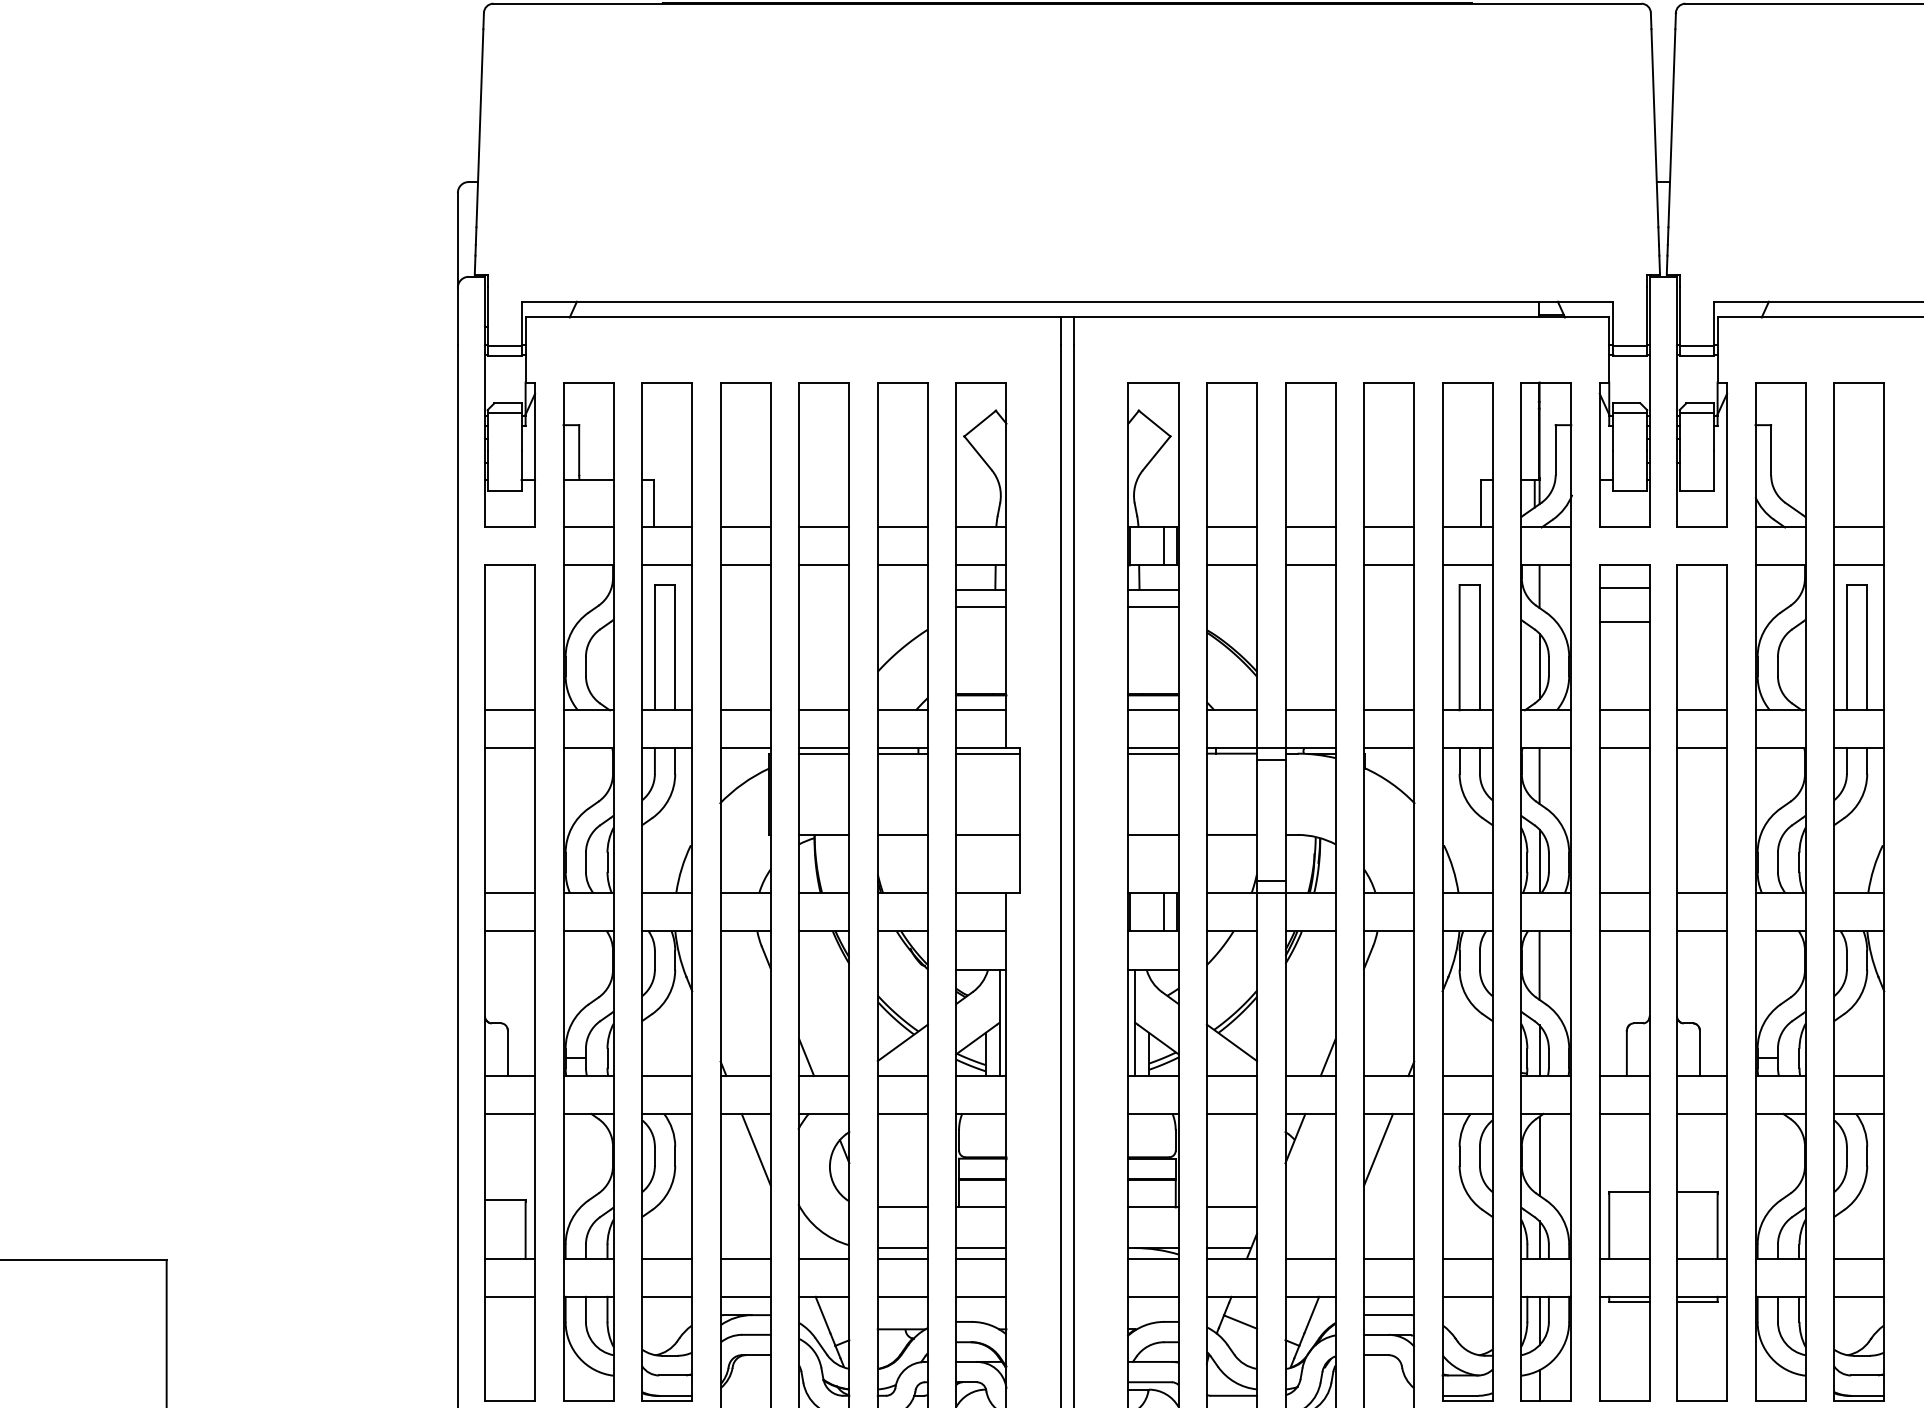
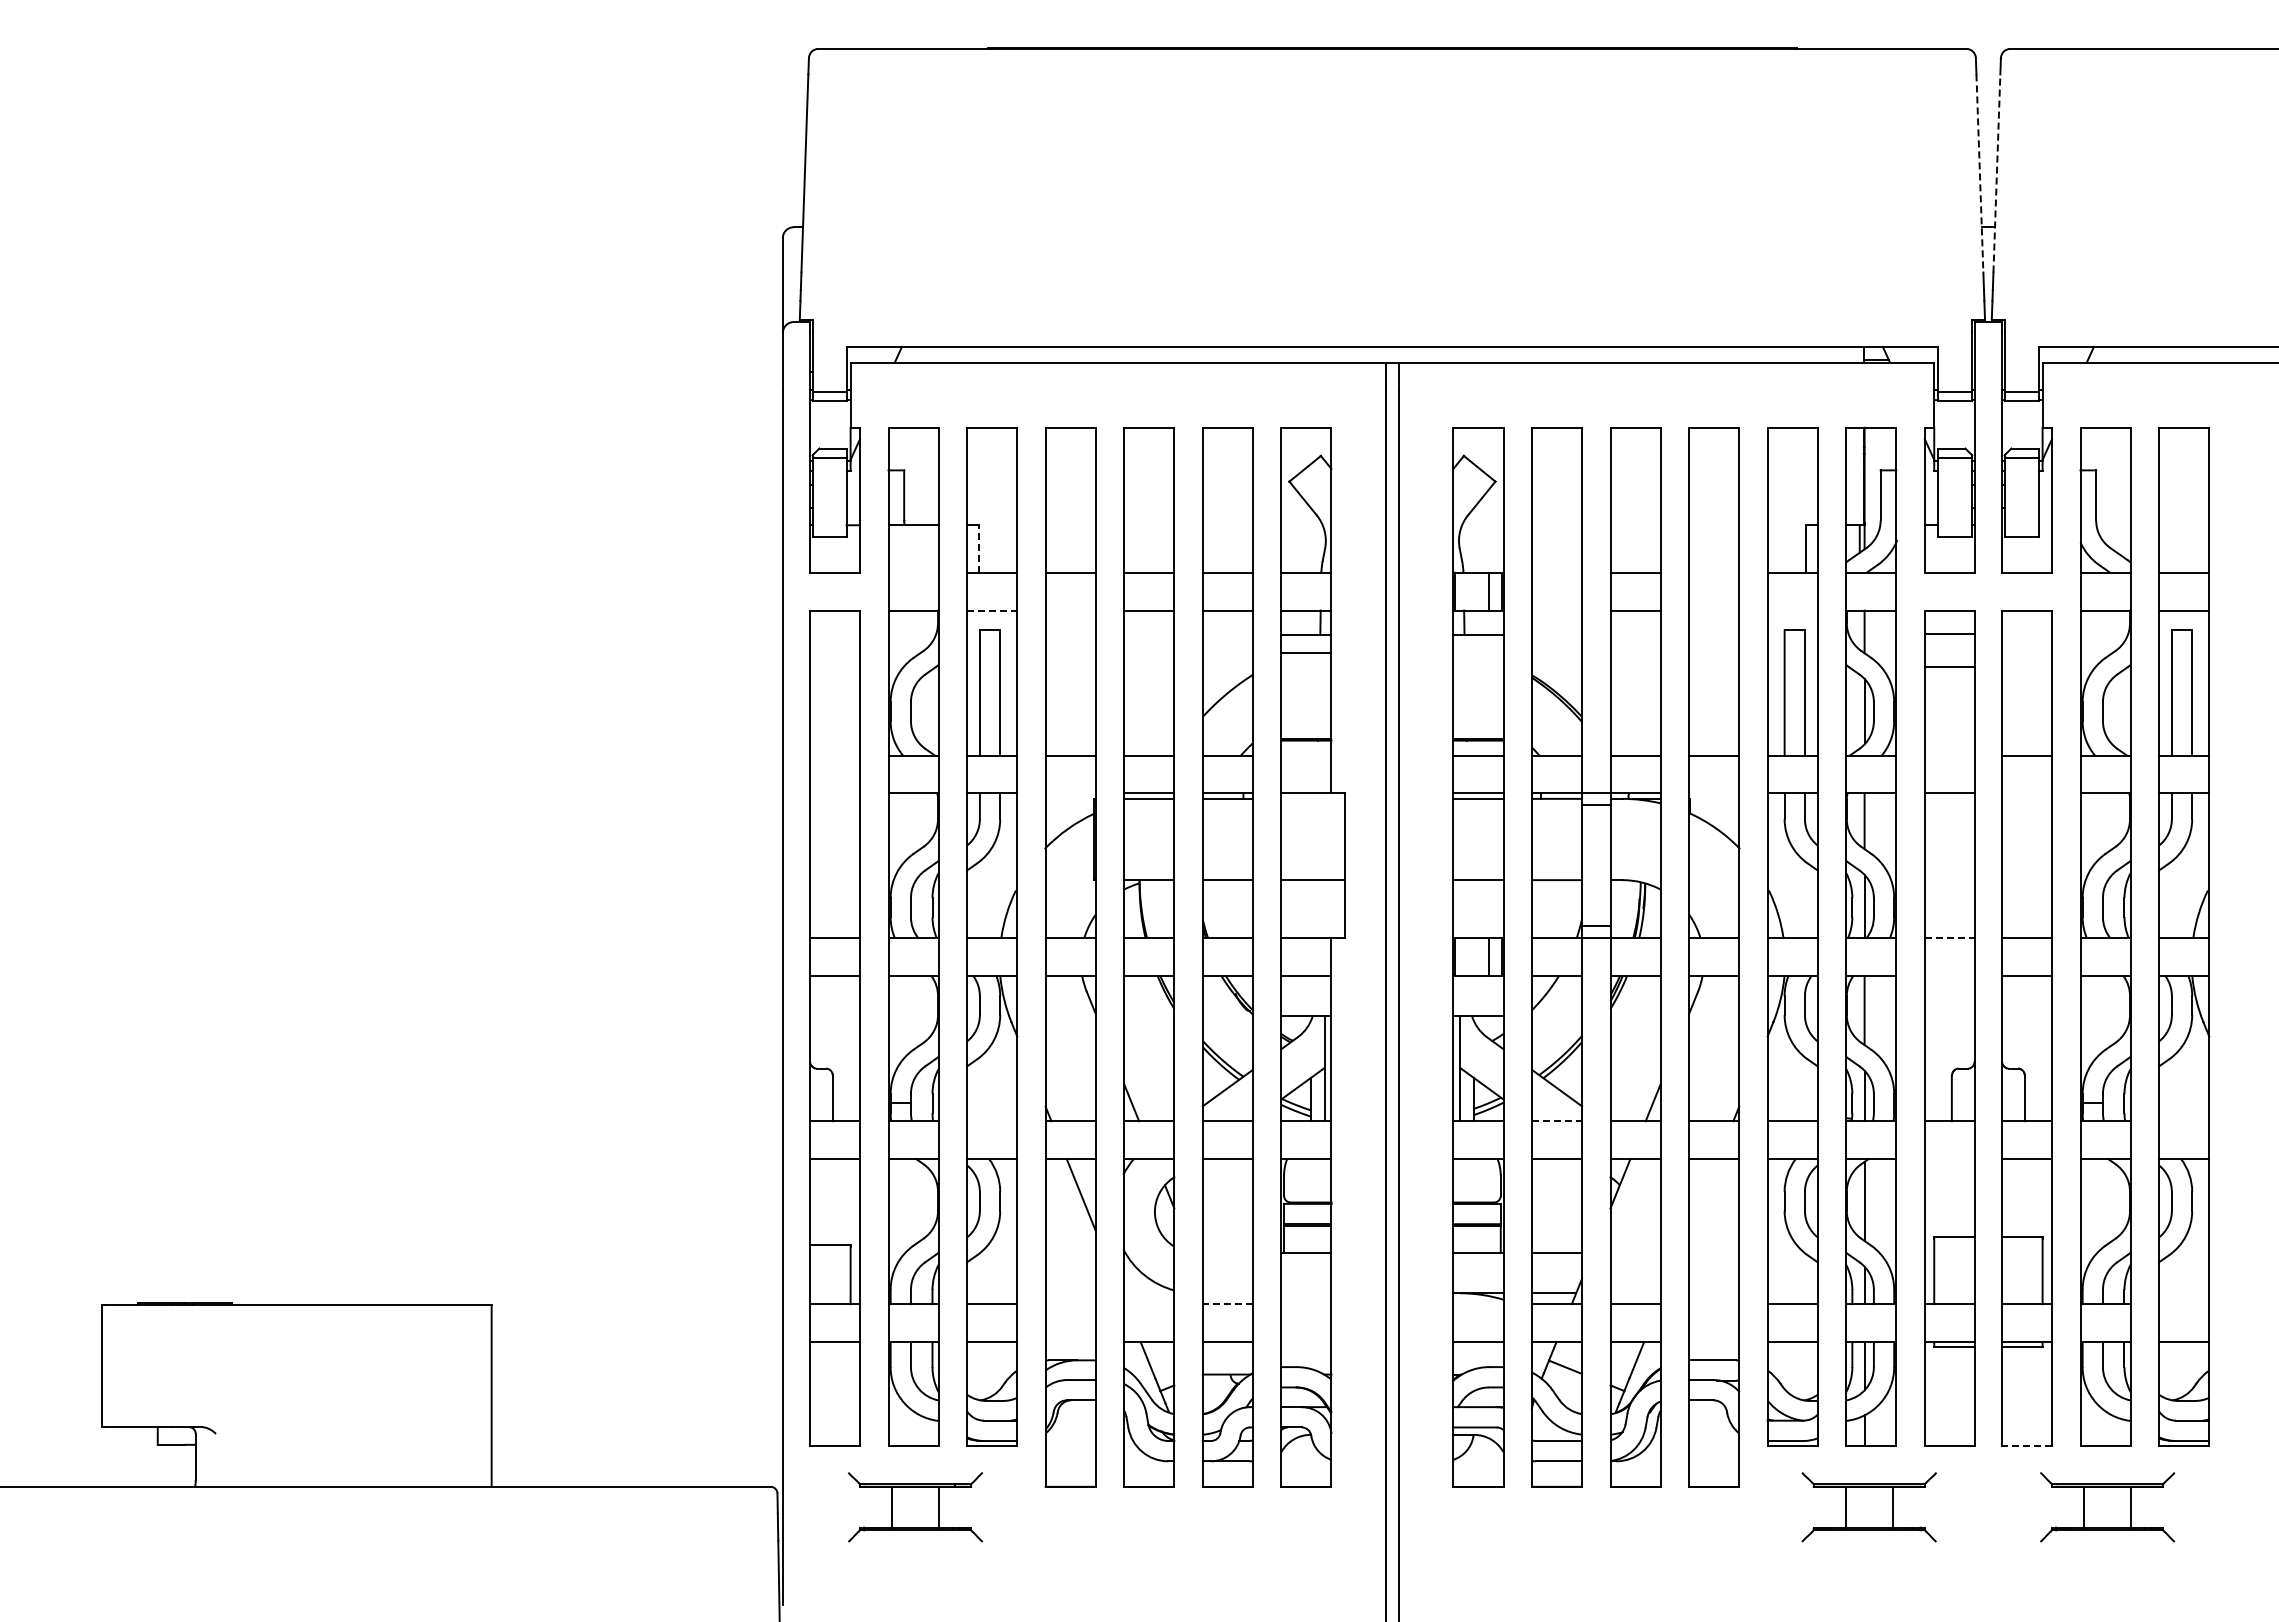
line: (1671, 127) -> (1996, 172), solid -> dashed
line: (1654, 128) -> (1979, 173), solid -> dashed
line: (654, 503) -> (979, 548), solid -> dashed
line: (588, 527) -> (913, 572), removed
line: (1231, 527) -> (1556, 572), removed
line: (1389, 527) -> (1714, 572), removed
line: (667, 565) -> (992, 610), solid -> dashed
line: (745, 565) -> (1070, 610), removed
line: (1231, 565) -> (1556, 610), removed
line: (1389, 565) -> (1714, 610), removed
line: (1467, 565) -> (1792, 610), removed
line: (1153, 607) -> (1478, 652), removed
line: (509, 710) -> (834, 755), removed
line: (981, 710) -> (1306, 755), removed
line: (1624, 710) -> (1949, 755), removed
line: (509, 748) -> (834, 793), removed
line: (745, 748) -> (1070, 793), removed
line: (1389, 748) -> (1714, 793), removed
line: (1701, 748) -> (2026, 793), removed
line: (988, 753) -> (1313, 798), removed
line: (1625, 893) -> (1950, 938), solid -> dashed
line: (1624, 931) -> (1949, 976), removed
line: (667, 1076) -> (992, 1121), removed
line: (1232, 1076) -> (1557, 1121), solid -> dashed
line: (1859, 1076) -> (2184, 1121), removed
line: (1624, 1114) -> (1949, 1159), removed
line: (1378, 1149) -> (1703, 1194), removed
line: (902, 1207) -> (1227, 1252), removed
line: (902, 1248) -> (1227, 1293), removed
line: (981, 1248) -> (1306, 1293), removed
line: (745, 1259) -> (1070, 1304), removed
line: (824, 1259) -> (1149, 1304), removed
line: (902, 1259) -> (1227, 1304), solid -> dashed
line: (981, 1259) -> (1306, 1304), removed
line: (1153, 1259) -> (1478, 1304), removed
line: (1389, 1259) -> (1714, 1304), removed
line: (1859, 1259) -> (2184, 1304), removed
line: (745, 1297) -> (1070, 1342), removed
line: (981, 1297) -> (1306, 1342), removed
line: (1389, 1297) -> (1714, 1342), removed
line: (1701, 1401) -> (2026, 1446), solid -> dashed

